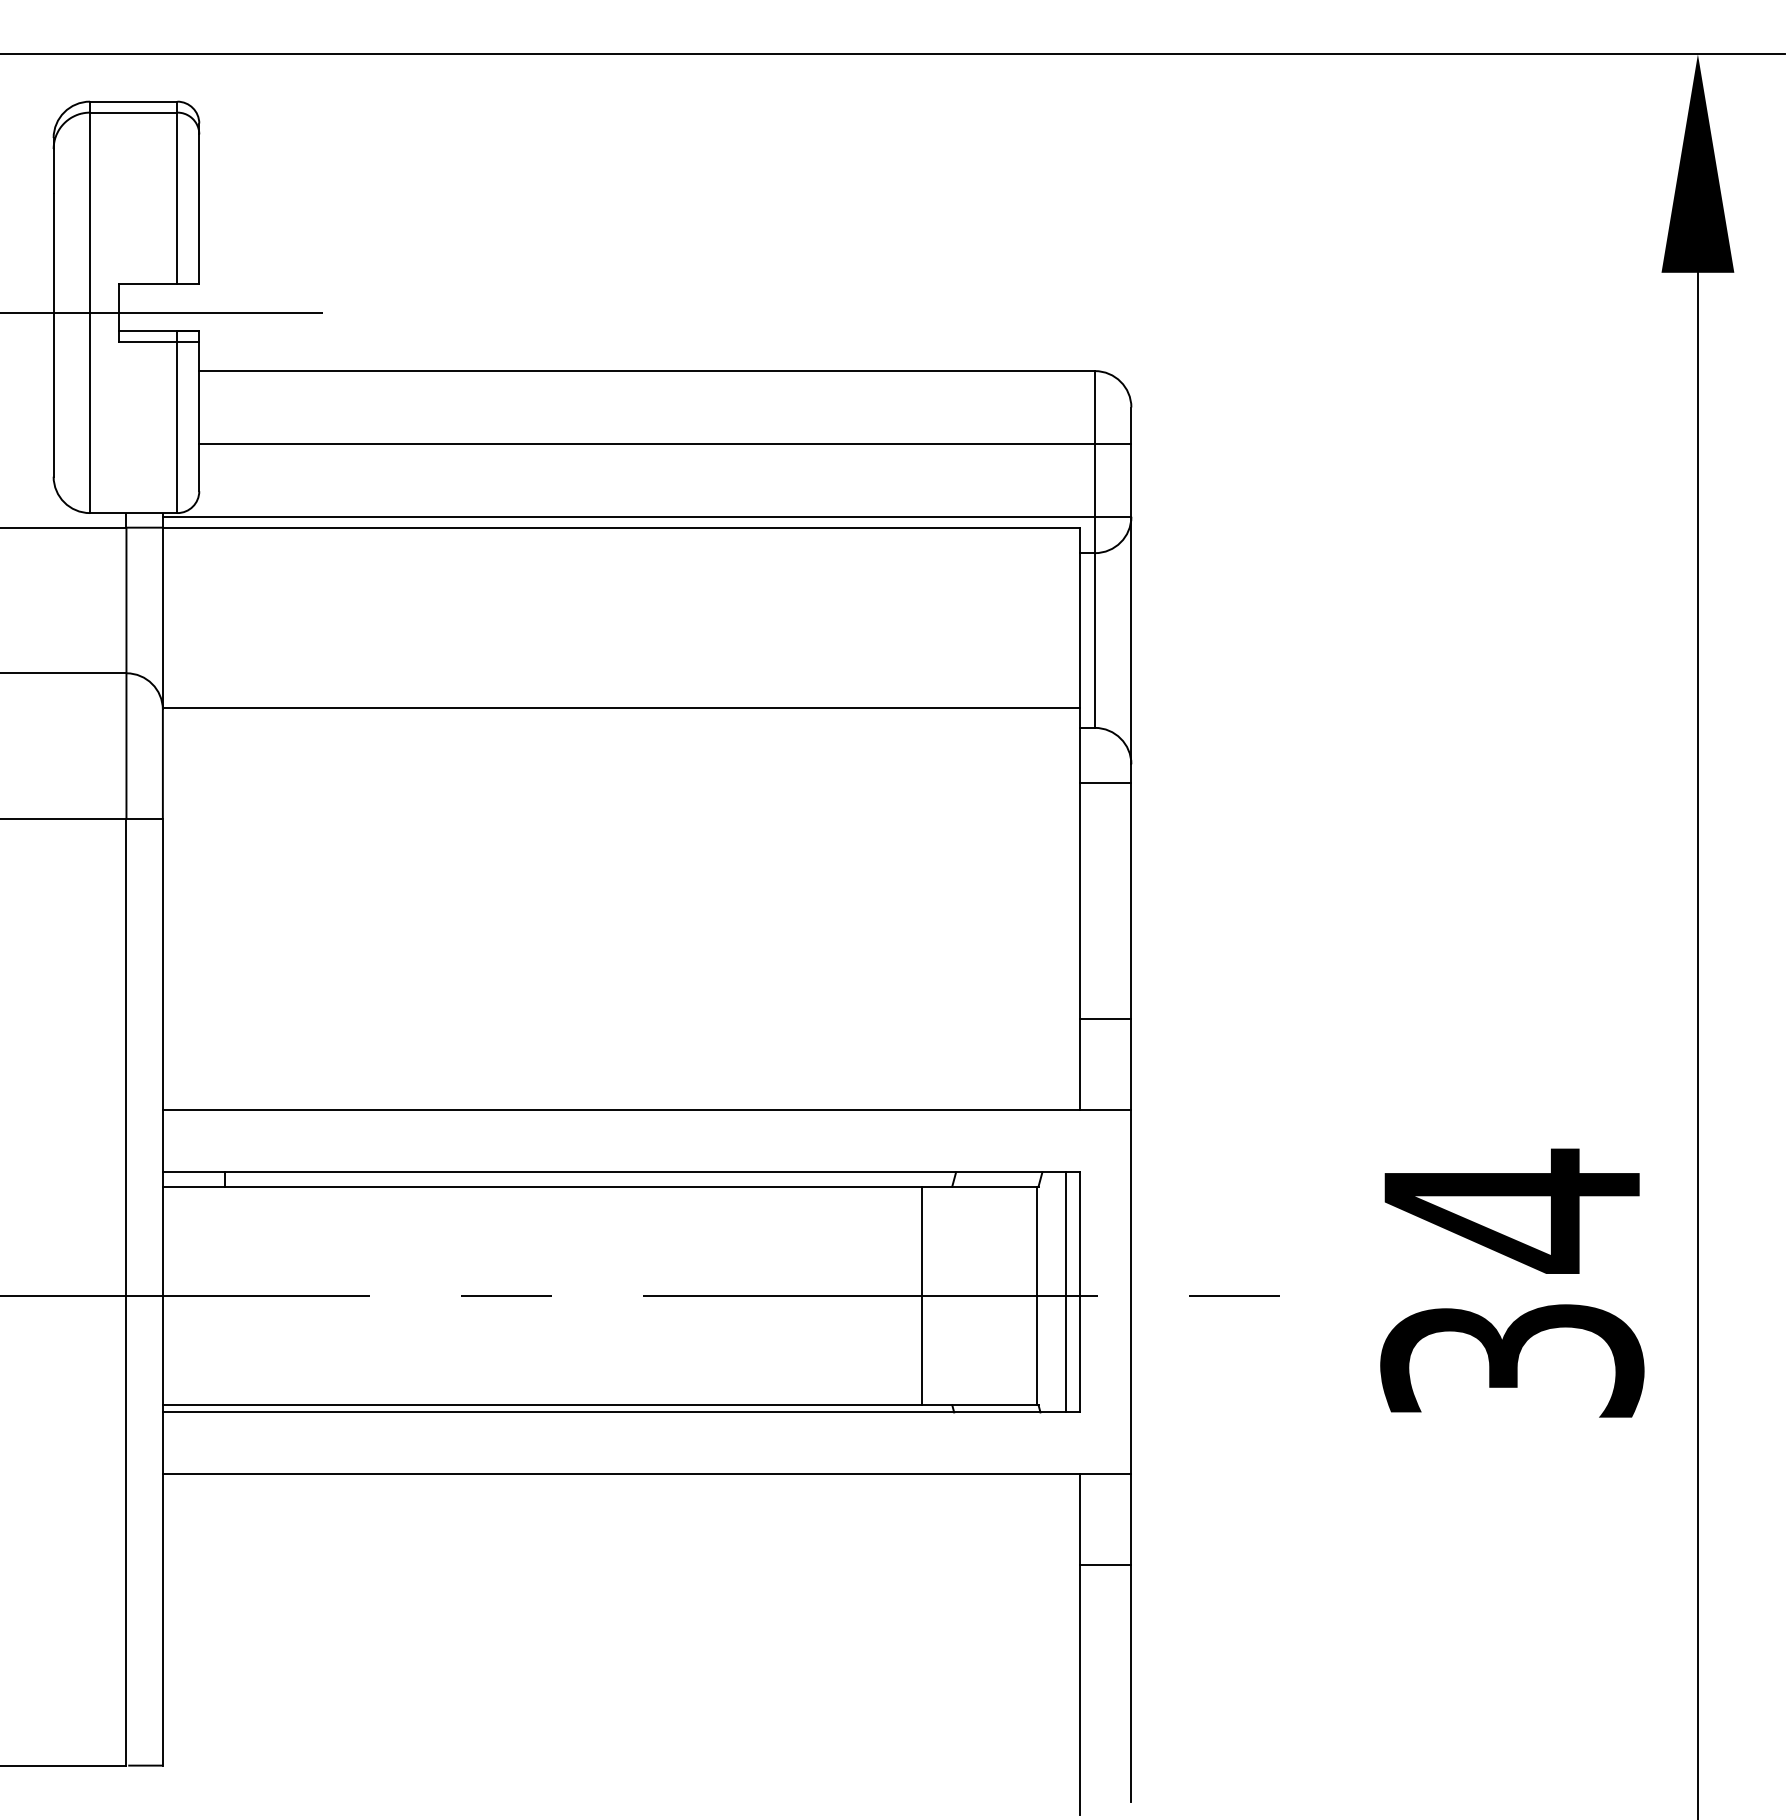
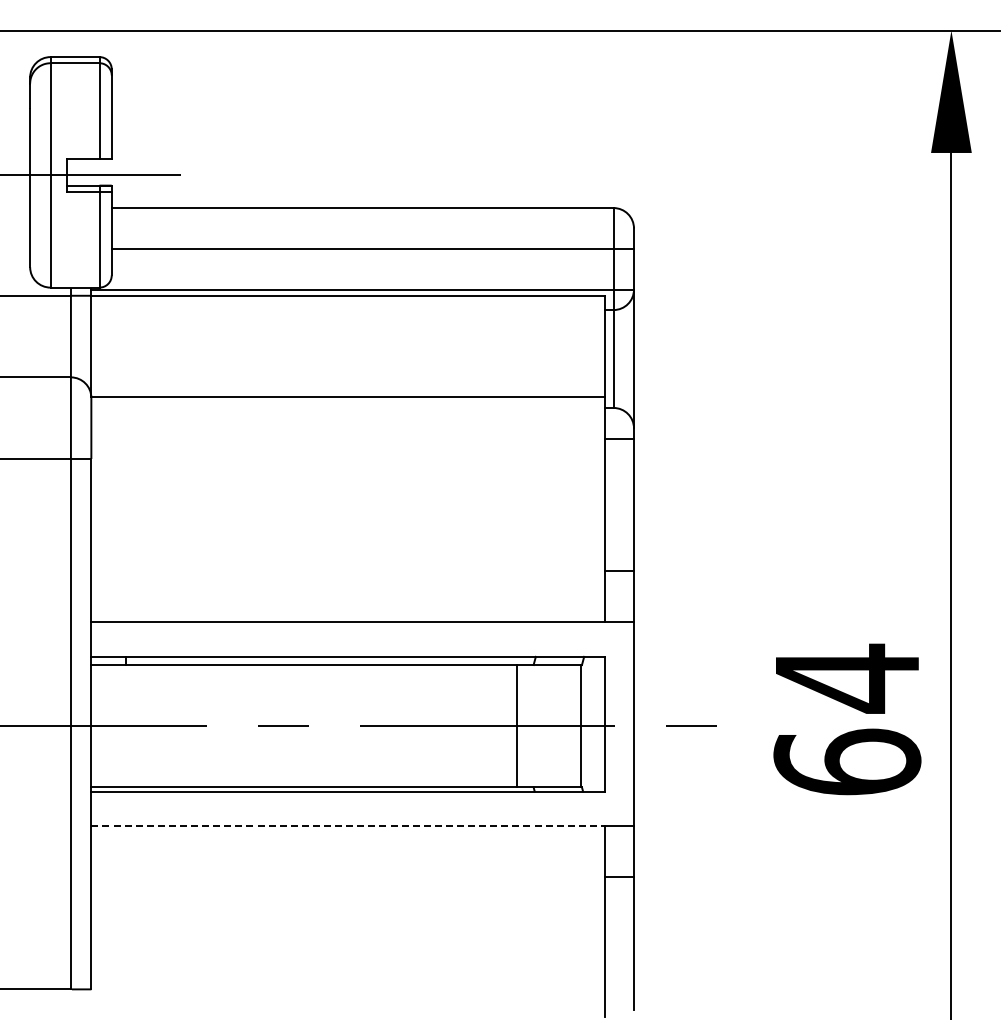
line: (1066, 1291) -> (597, 723), removed
text: (1512, 1358) -> (847, 761), 34 -> 64
line: (621, 1474) -> (348, 826), solid -> dashed

